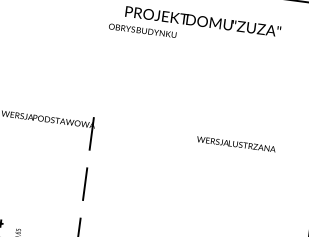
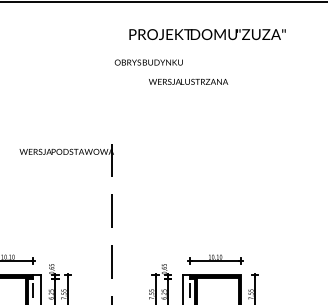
text: (142, 30) -> (148, 62), moved
text: (236, 143) -> (188, 81), moved

